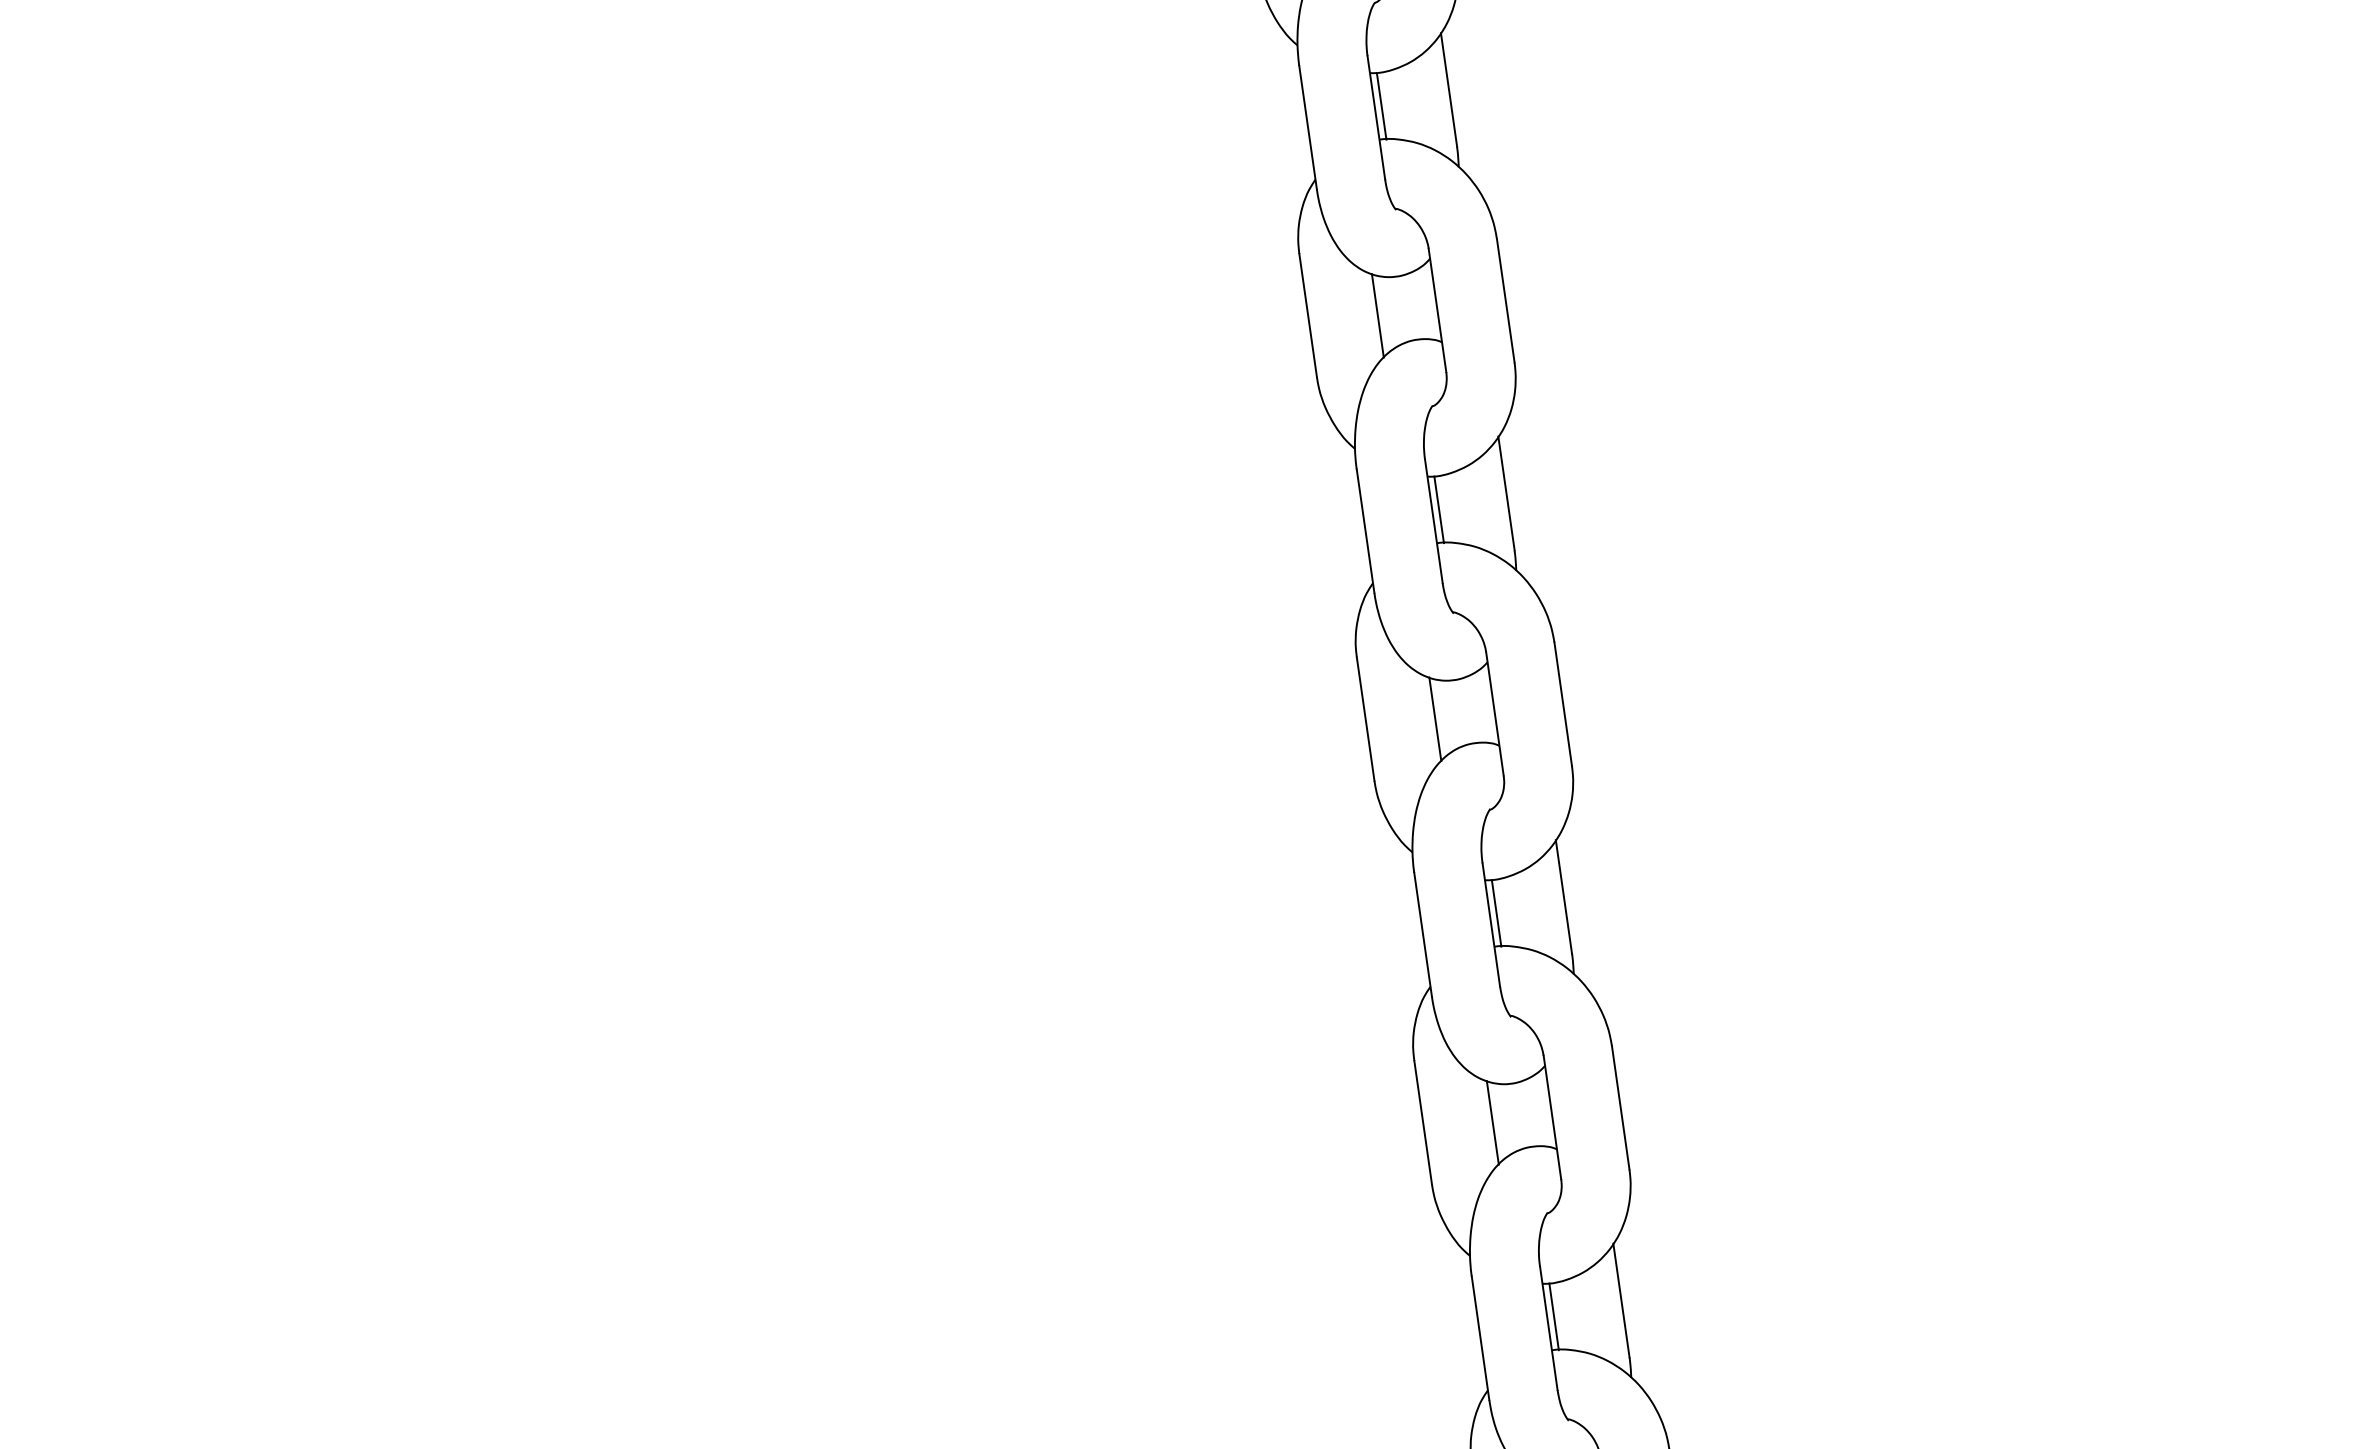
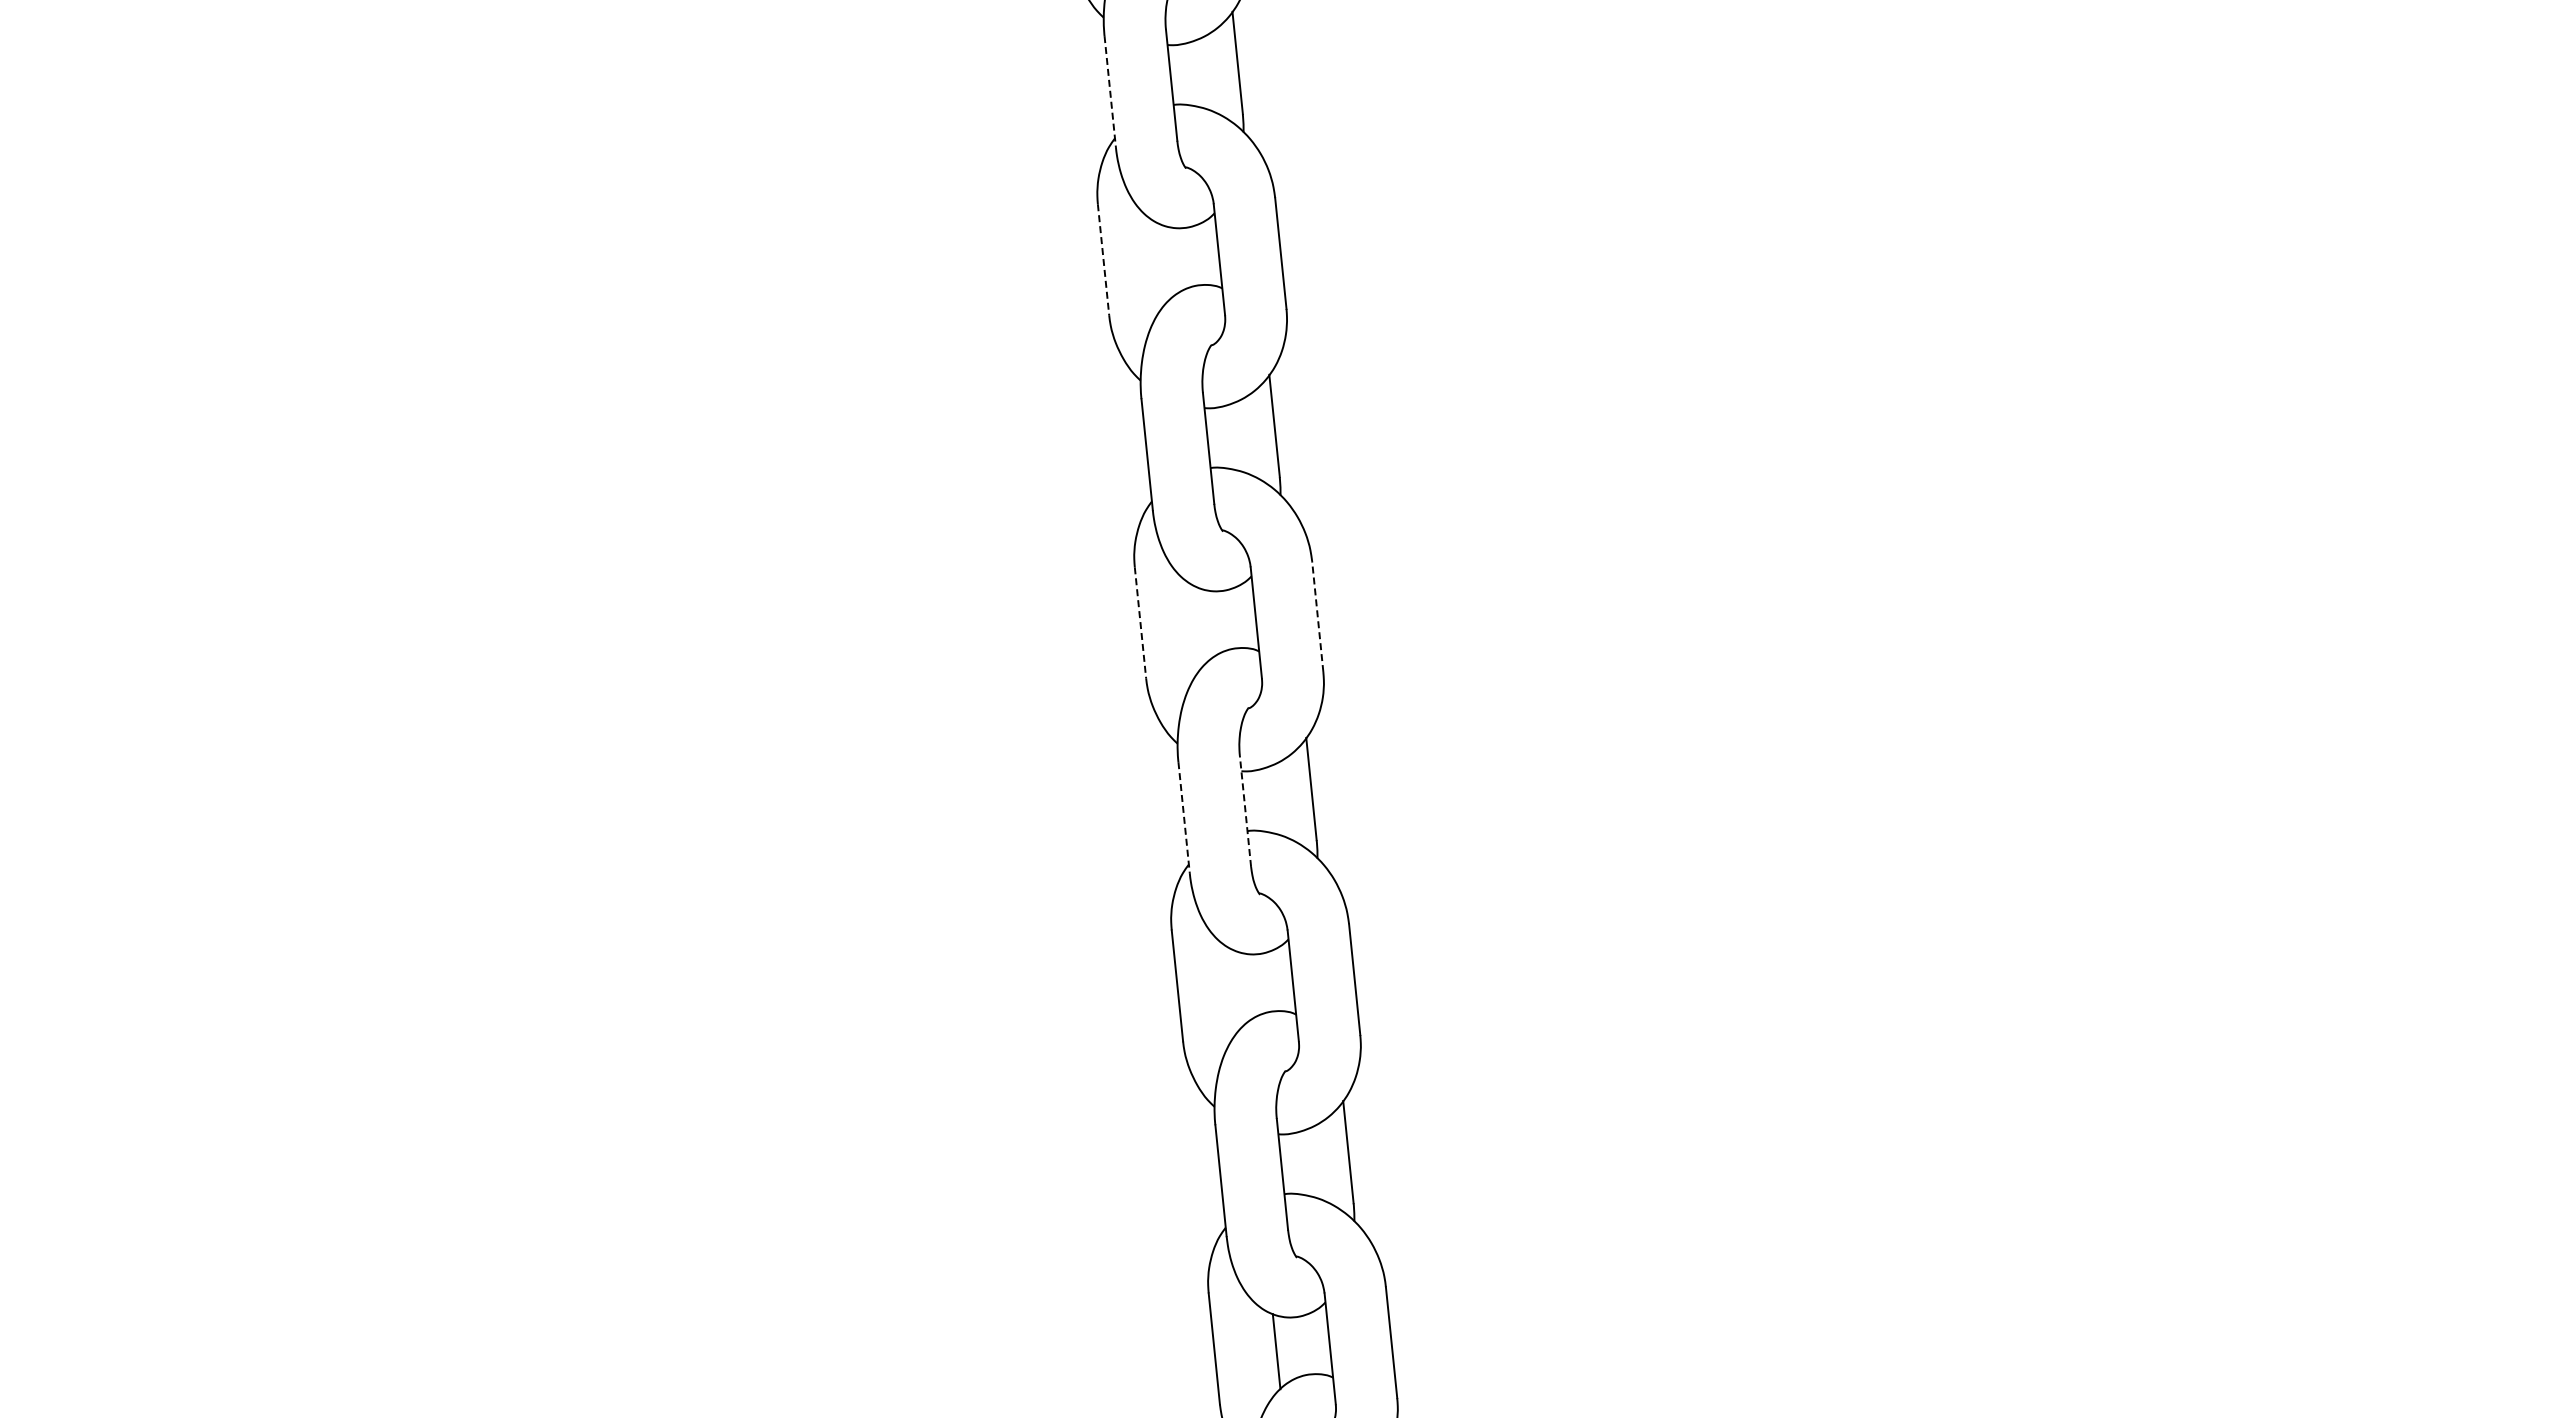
line: (1381, 106) -> (1176, 75), removed
line: (1308, 127) -> (1110, 91), solid -> dashed
line: (1377, 314) -> (1165, 261), removed
line: (1308, 315) -> (1103, 259), solid -> dashed
line: (1438, 510) -> (1213, 438), removed
line: (1562, 704) -> (1317, 616), solid -> dashed
line: (1365, 718) -> (1140, 622), solid -> dashed
line: (1434, 719) -> (1202, 625), removed
line: (1496, 913) -> (1250, 801), removed
line: (1491, 925) -> (1245, 811), solid -> dashed
line: (1423, 934) -> (1184, 817), solid -> dashed
line: (1492, 1122) -> (1239, 988), removed
line: (1554, 1317) -> (1287, 1164), removed

